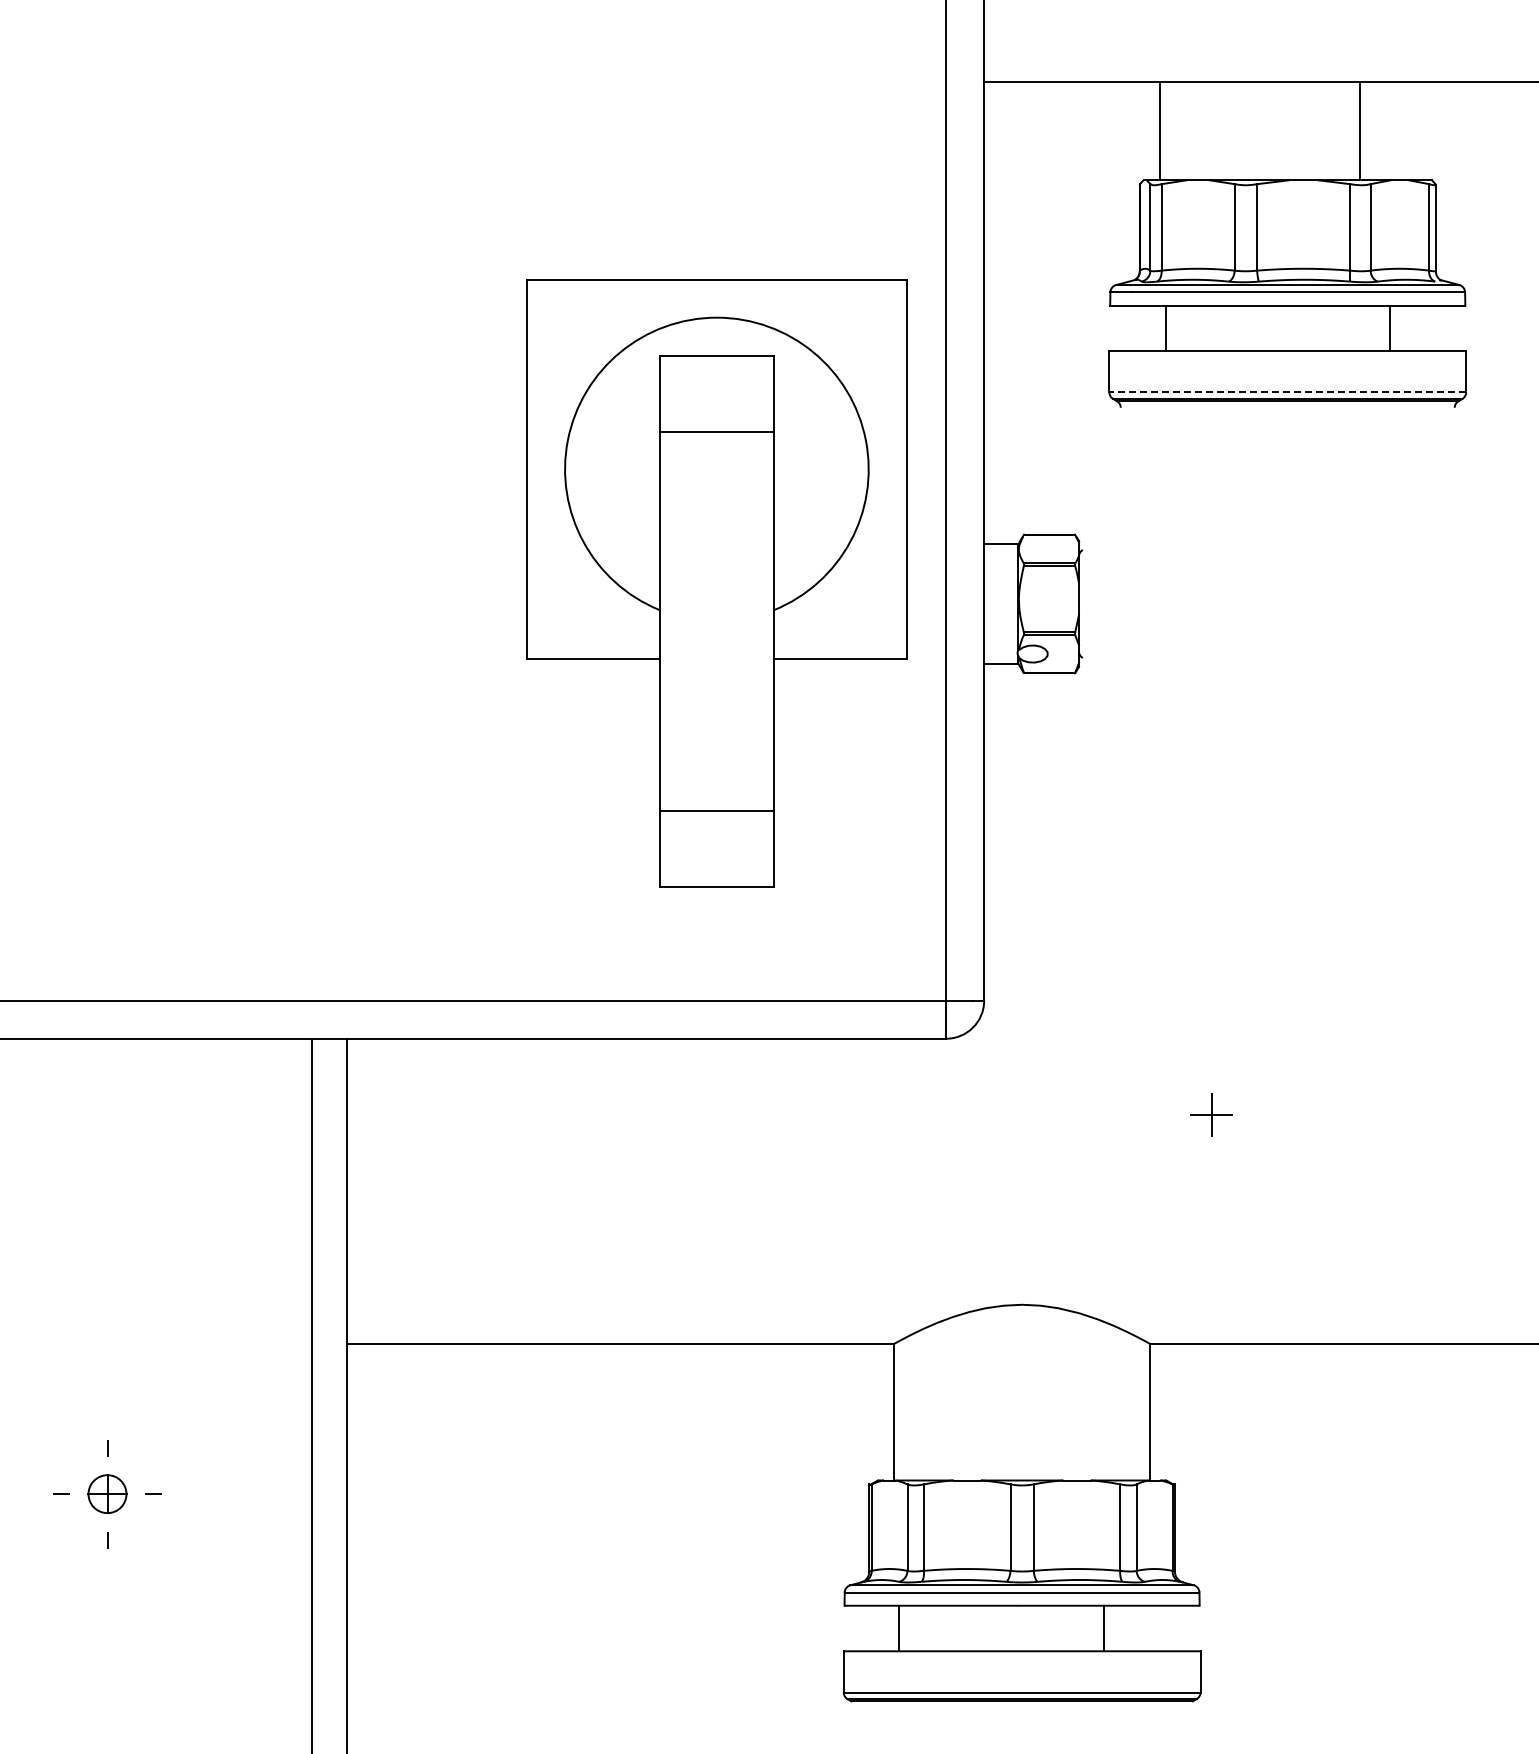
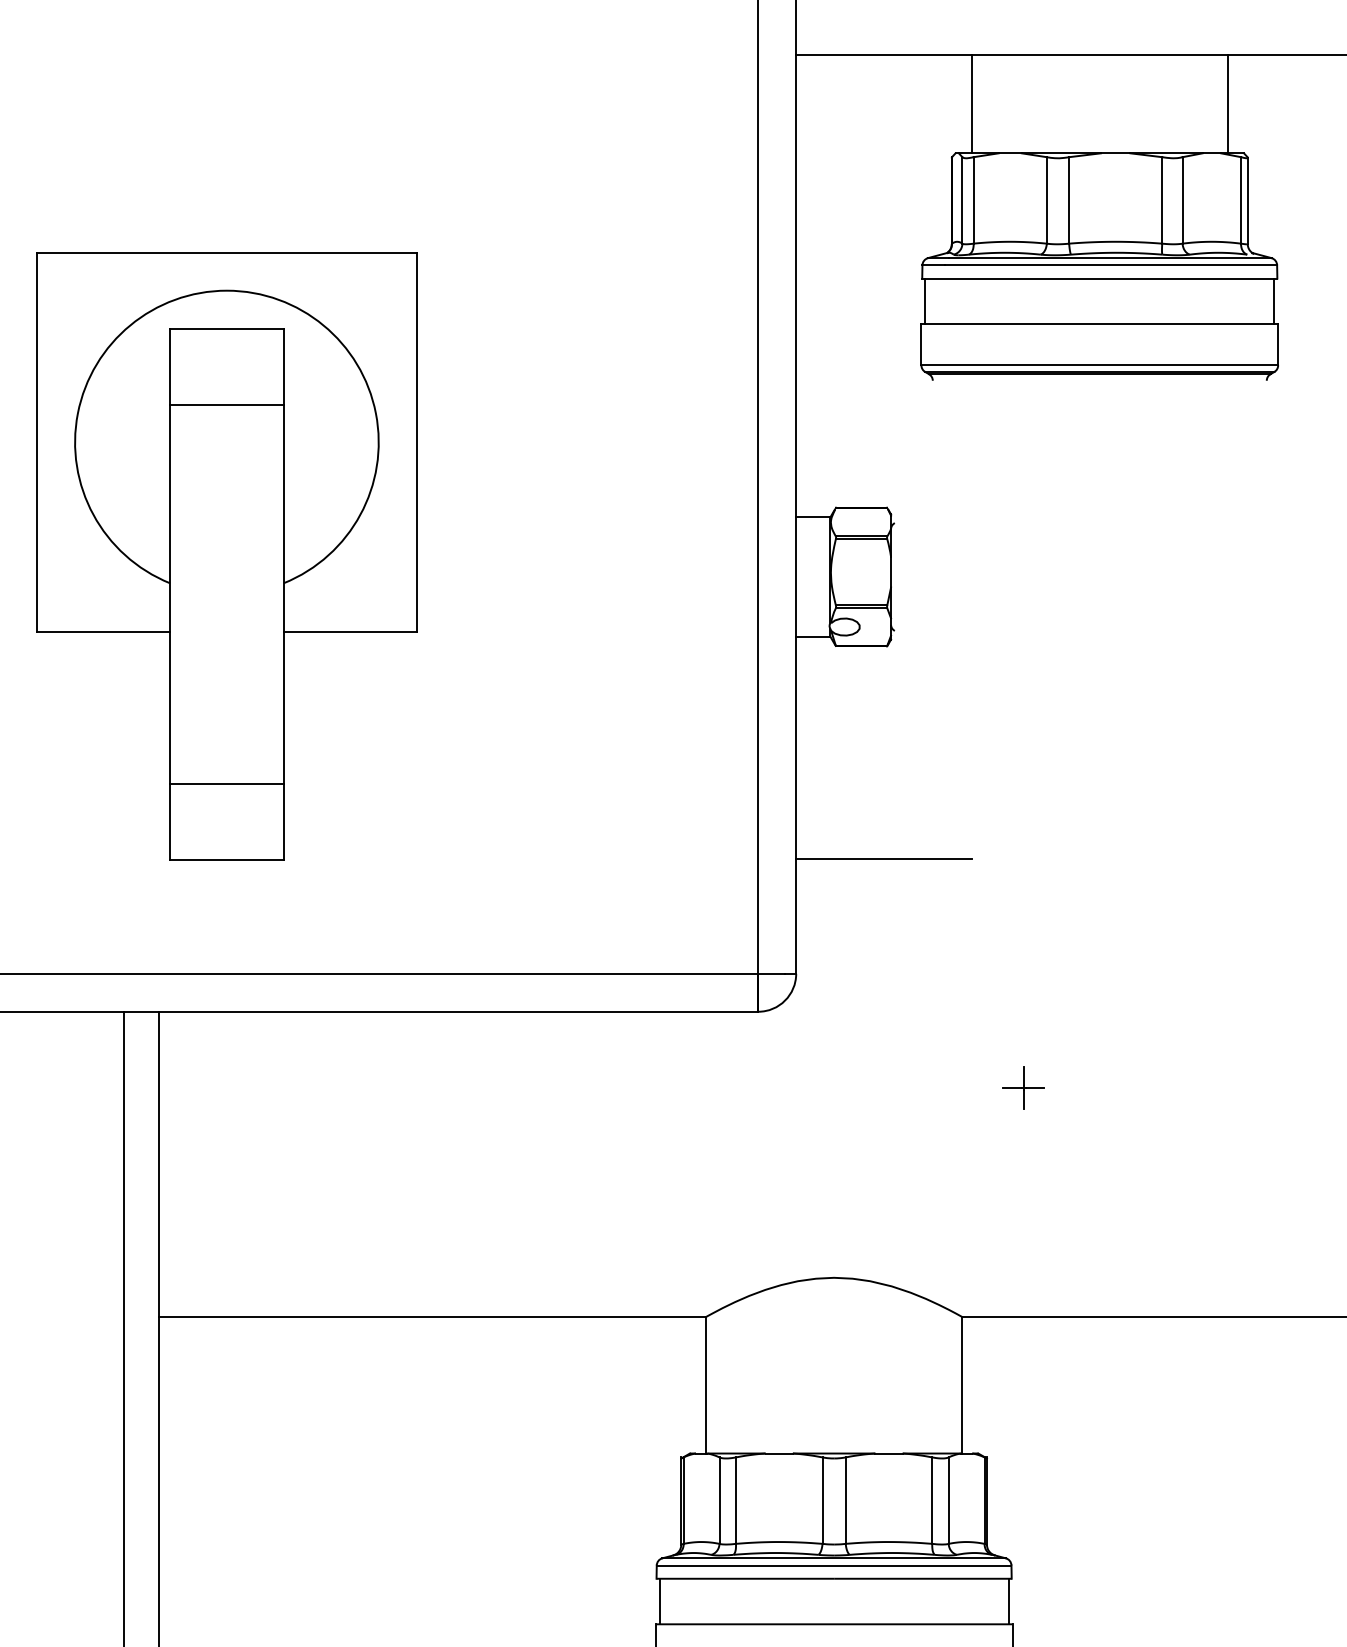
line: (1359, 130) -> (1227, 103), moved
line: (1166, 328) -> (925, 301), moved
line: (1390, 328) -> (1274, 301), moved
line: (1287, 392) -> (1099, 365), dashed -> solid
part: (716, 583) -> (226, 556), moved
line: (1071, 886) -> (883, 859), added
line: (898, 1628) -> (659, 1601), moved
line: (1103, 1628) -> (1008, 1601), moved

